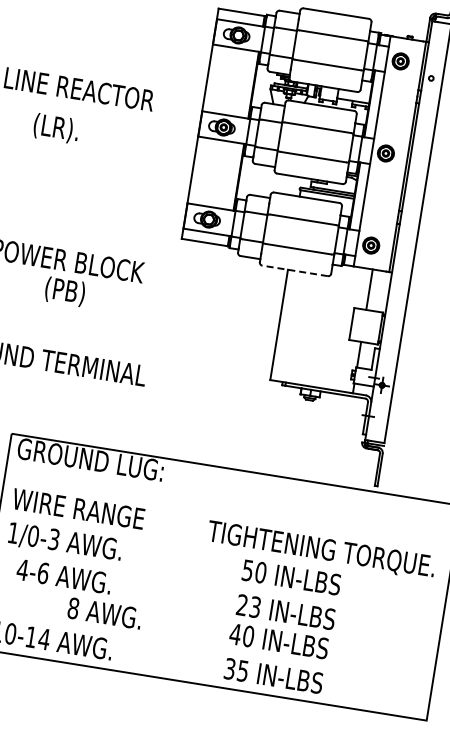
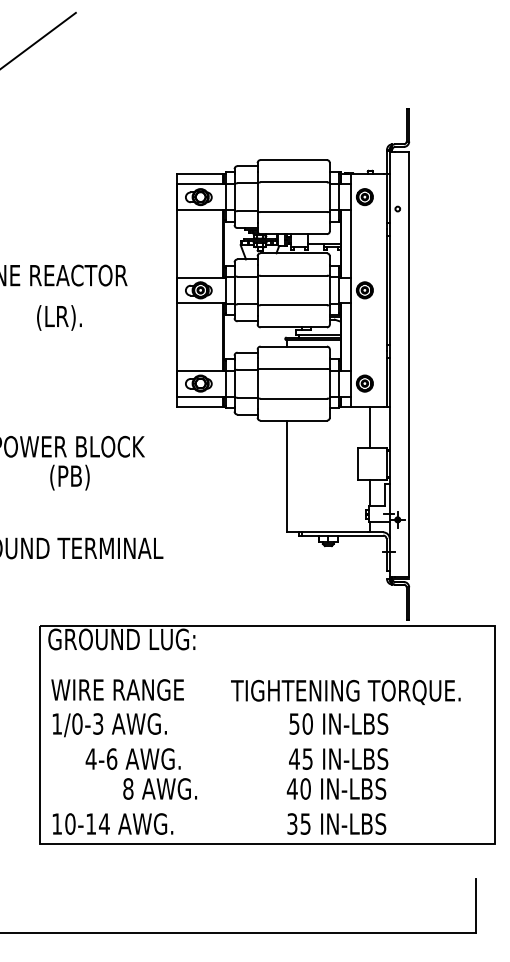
text: (56, 128) -> (59, 317), moved
line: (294, 270) -> (293, 420), dashed -> solid
text: (320, 550) -> (345, 692), moved
text: (63, 575) -> (132, 758), moved
text: (248, 605) -> (300, 758), 23 -> 45

